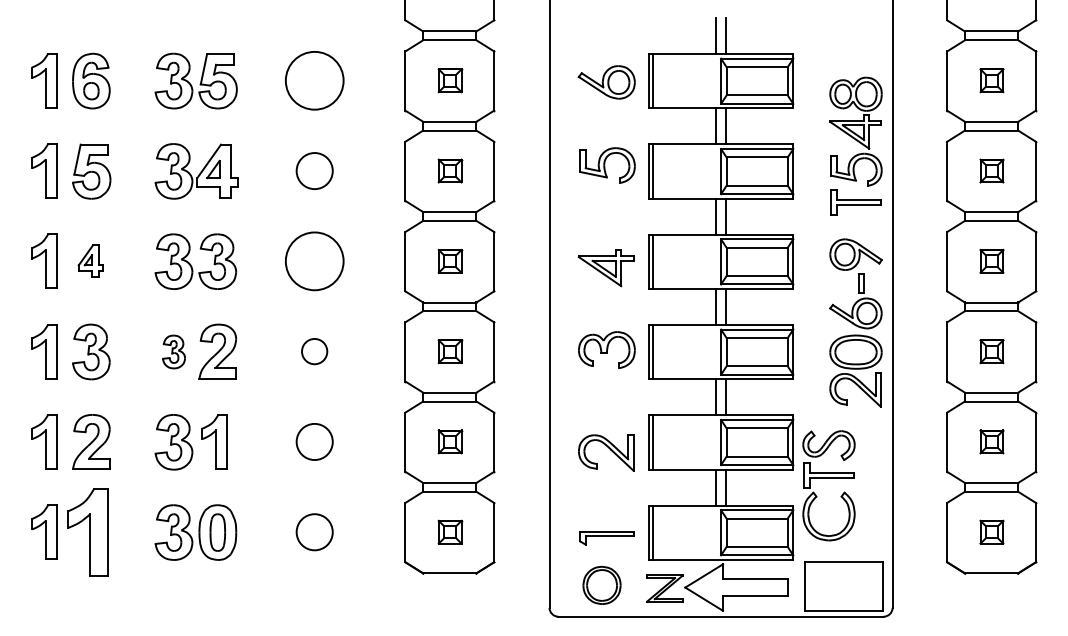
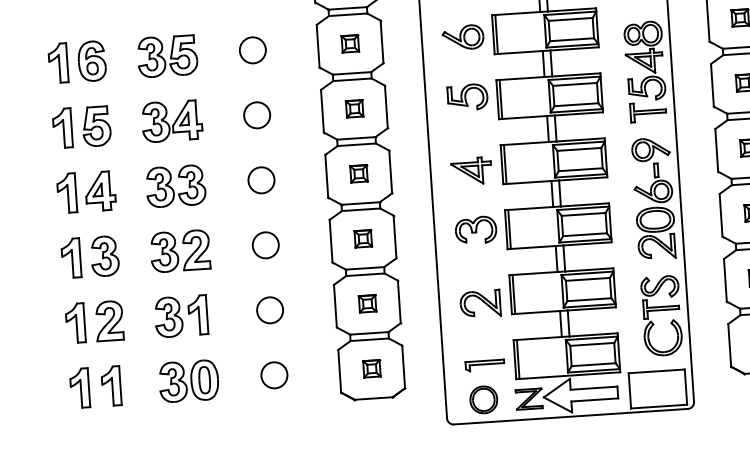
circle: (314, 80) -> (252, 50), size x0.62
part: (90, 260) -> (100, 190), size x1.67
circle: (314, 261) -> (261, 180), size x0.62
part: (173, 351) -> (164, 251), size x1.67
circle: (314, 351) -> (265, 245), size x1.43
part: (828, 478) -> (661, 310), moved
part: (88, 531) -> (111, 385), size x0.62

